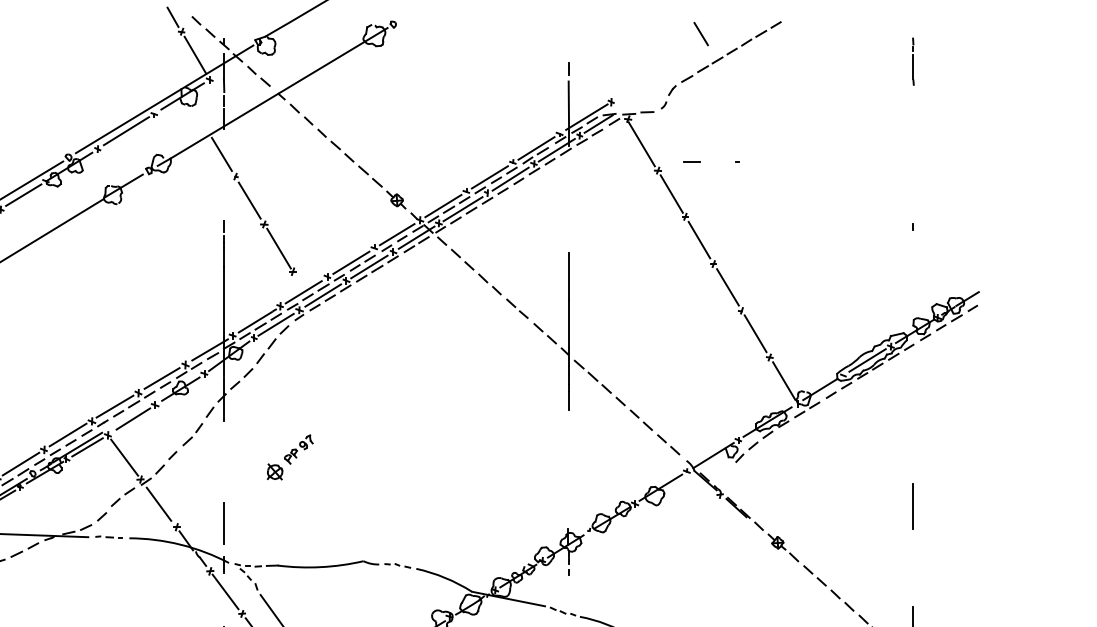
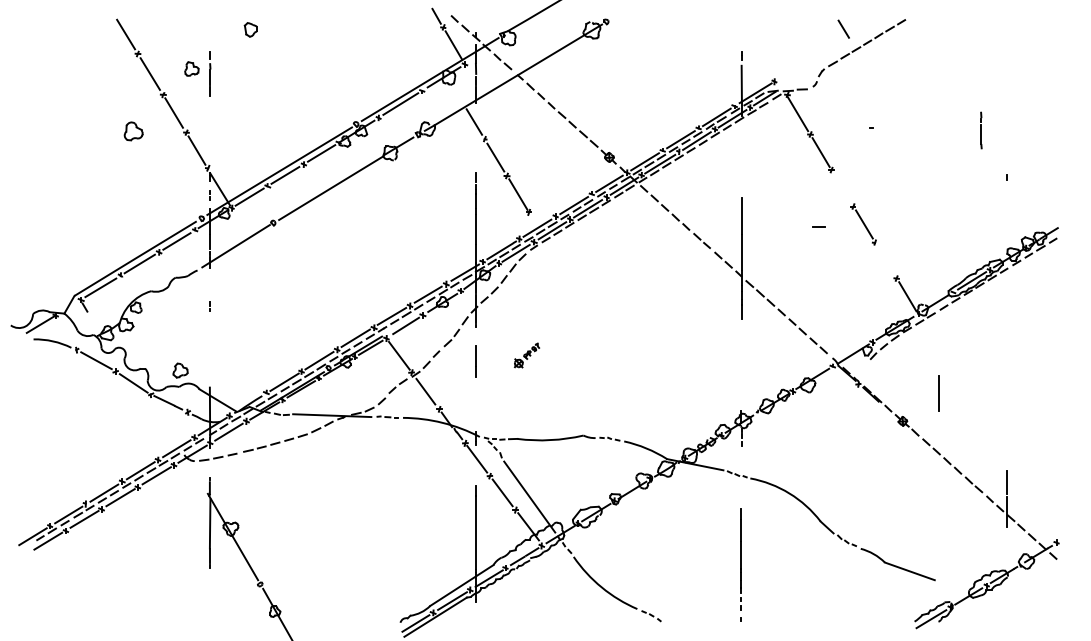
line: (913, 61) -> (981, 130), moved
line: (691, 161) -> (818, 226), moved
line: (699, 240) -> (842, 188), removed
line: (755, 334) -> (885, 260), removed
part: (289, 457) -> (526, 355), size x0.7
line: (912, 506) -> (938, 393), moved
line: (223, 523) -> (475, 361), moved

